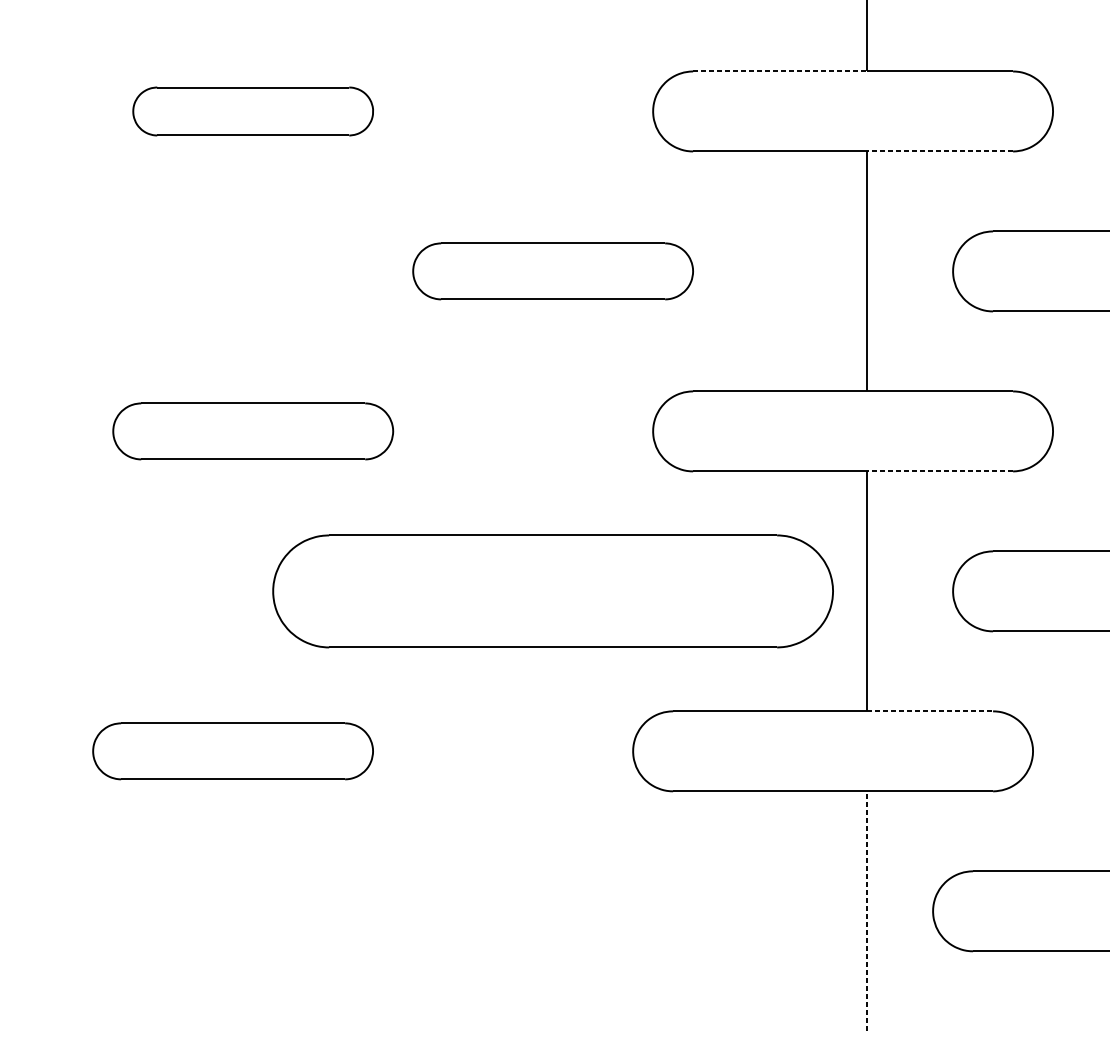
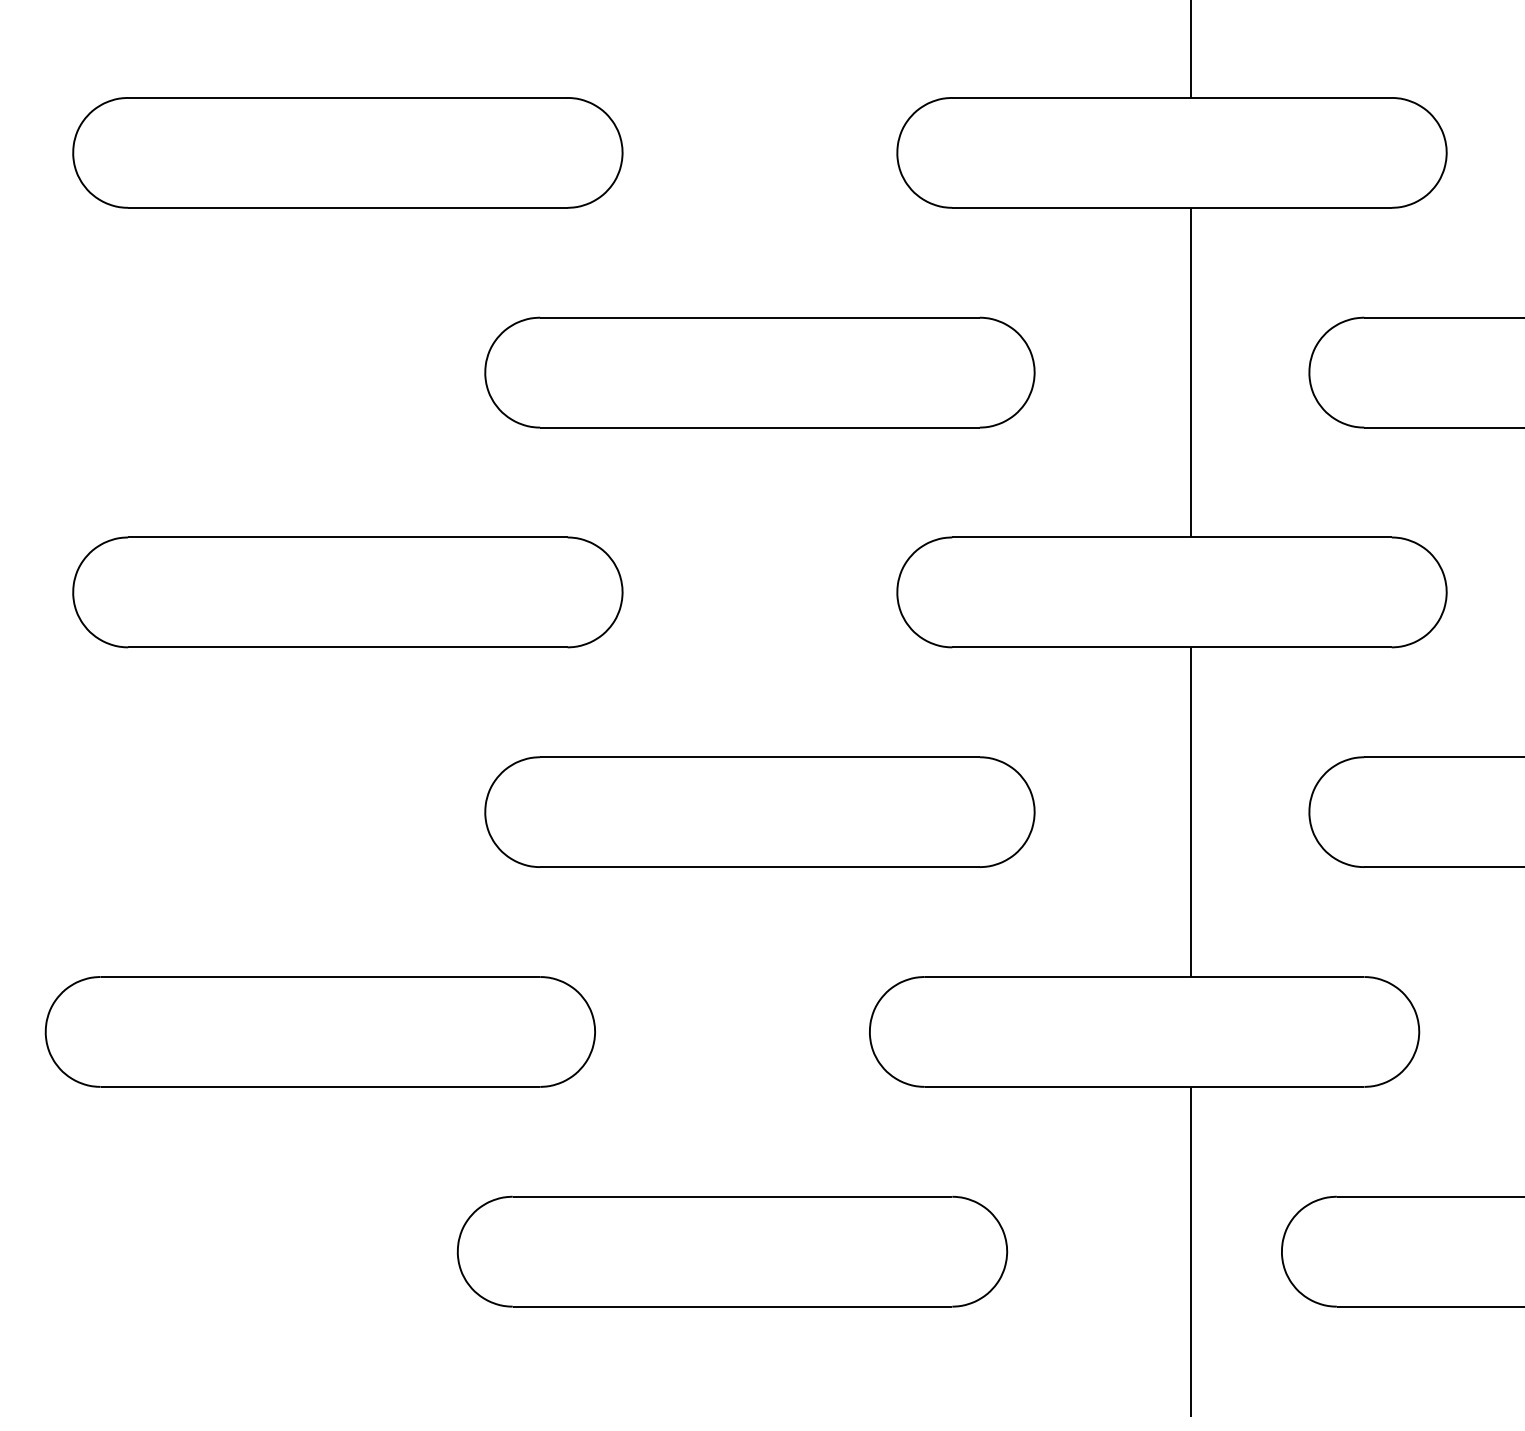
line: (780, 71) -> (1072, 97), dashed -> solid
part: (252, 111) -> (347, 152), size x1.67
line: (939, 151) -> (1290, 207), dashed -> solid
part: (552, 271) -> (759, 372), size x1.43
part: (252, 431) -> (347, 592), size x1.43
line: (939, 471) -> (1290, 647), dashed -> solid
part: (552, 590) -> (759, 811), size x0.71
line: (929, 711) -> (1277, 977), dashed -> solid
part: (232, 751) -> (319, 1031), size x1.43
part: (533, 911) -> (732, 1251), added
line: (867, 911) -> (1191, 1251), dashed -> solid

